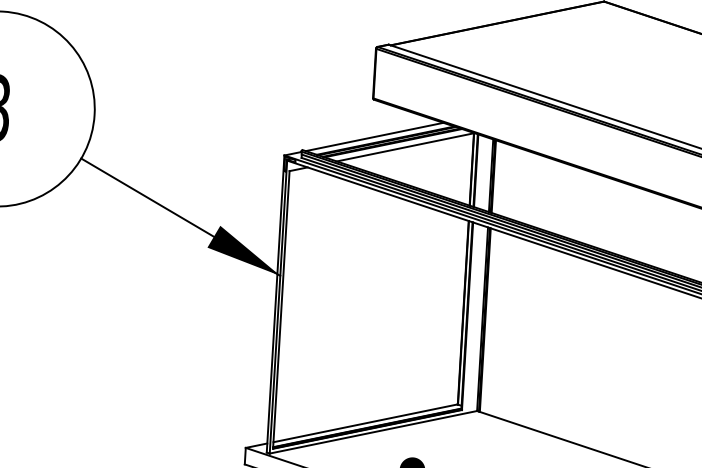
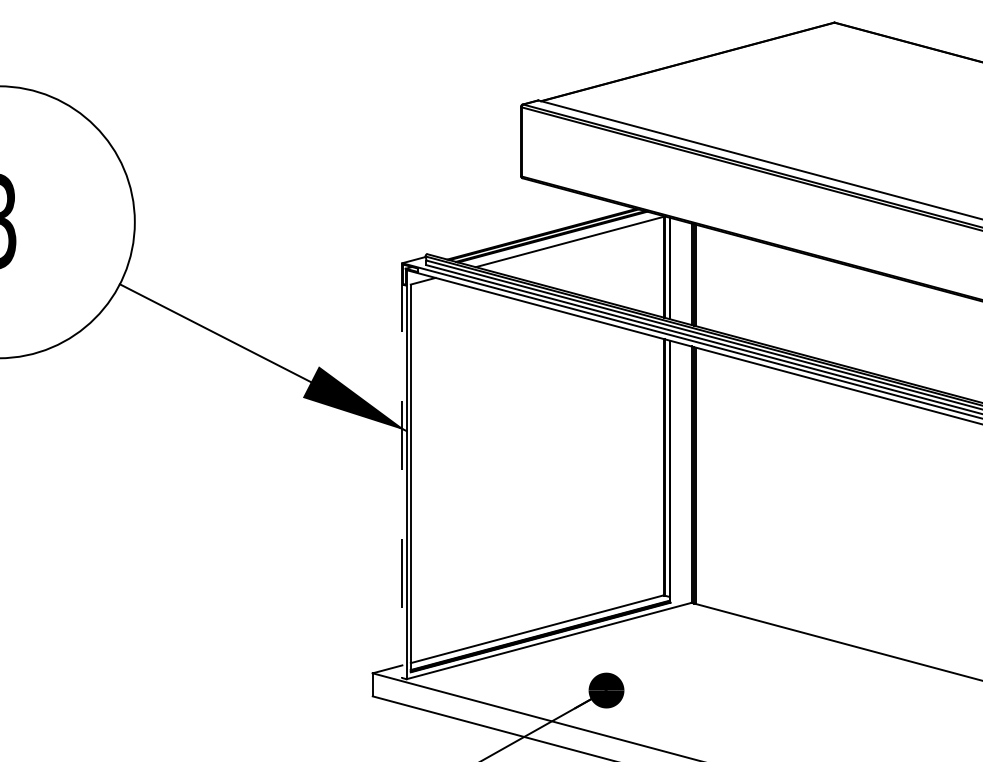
line: (374, 136) -> (526, 229), removed
line: (275, 304) -> (402, 471), solid -> dashed

